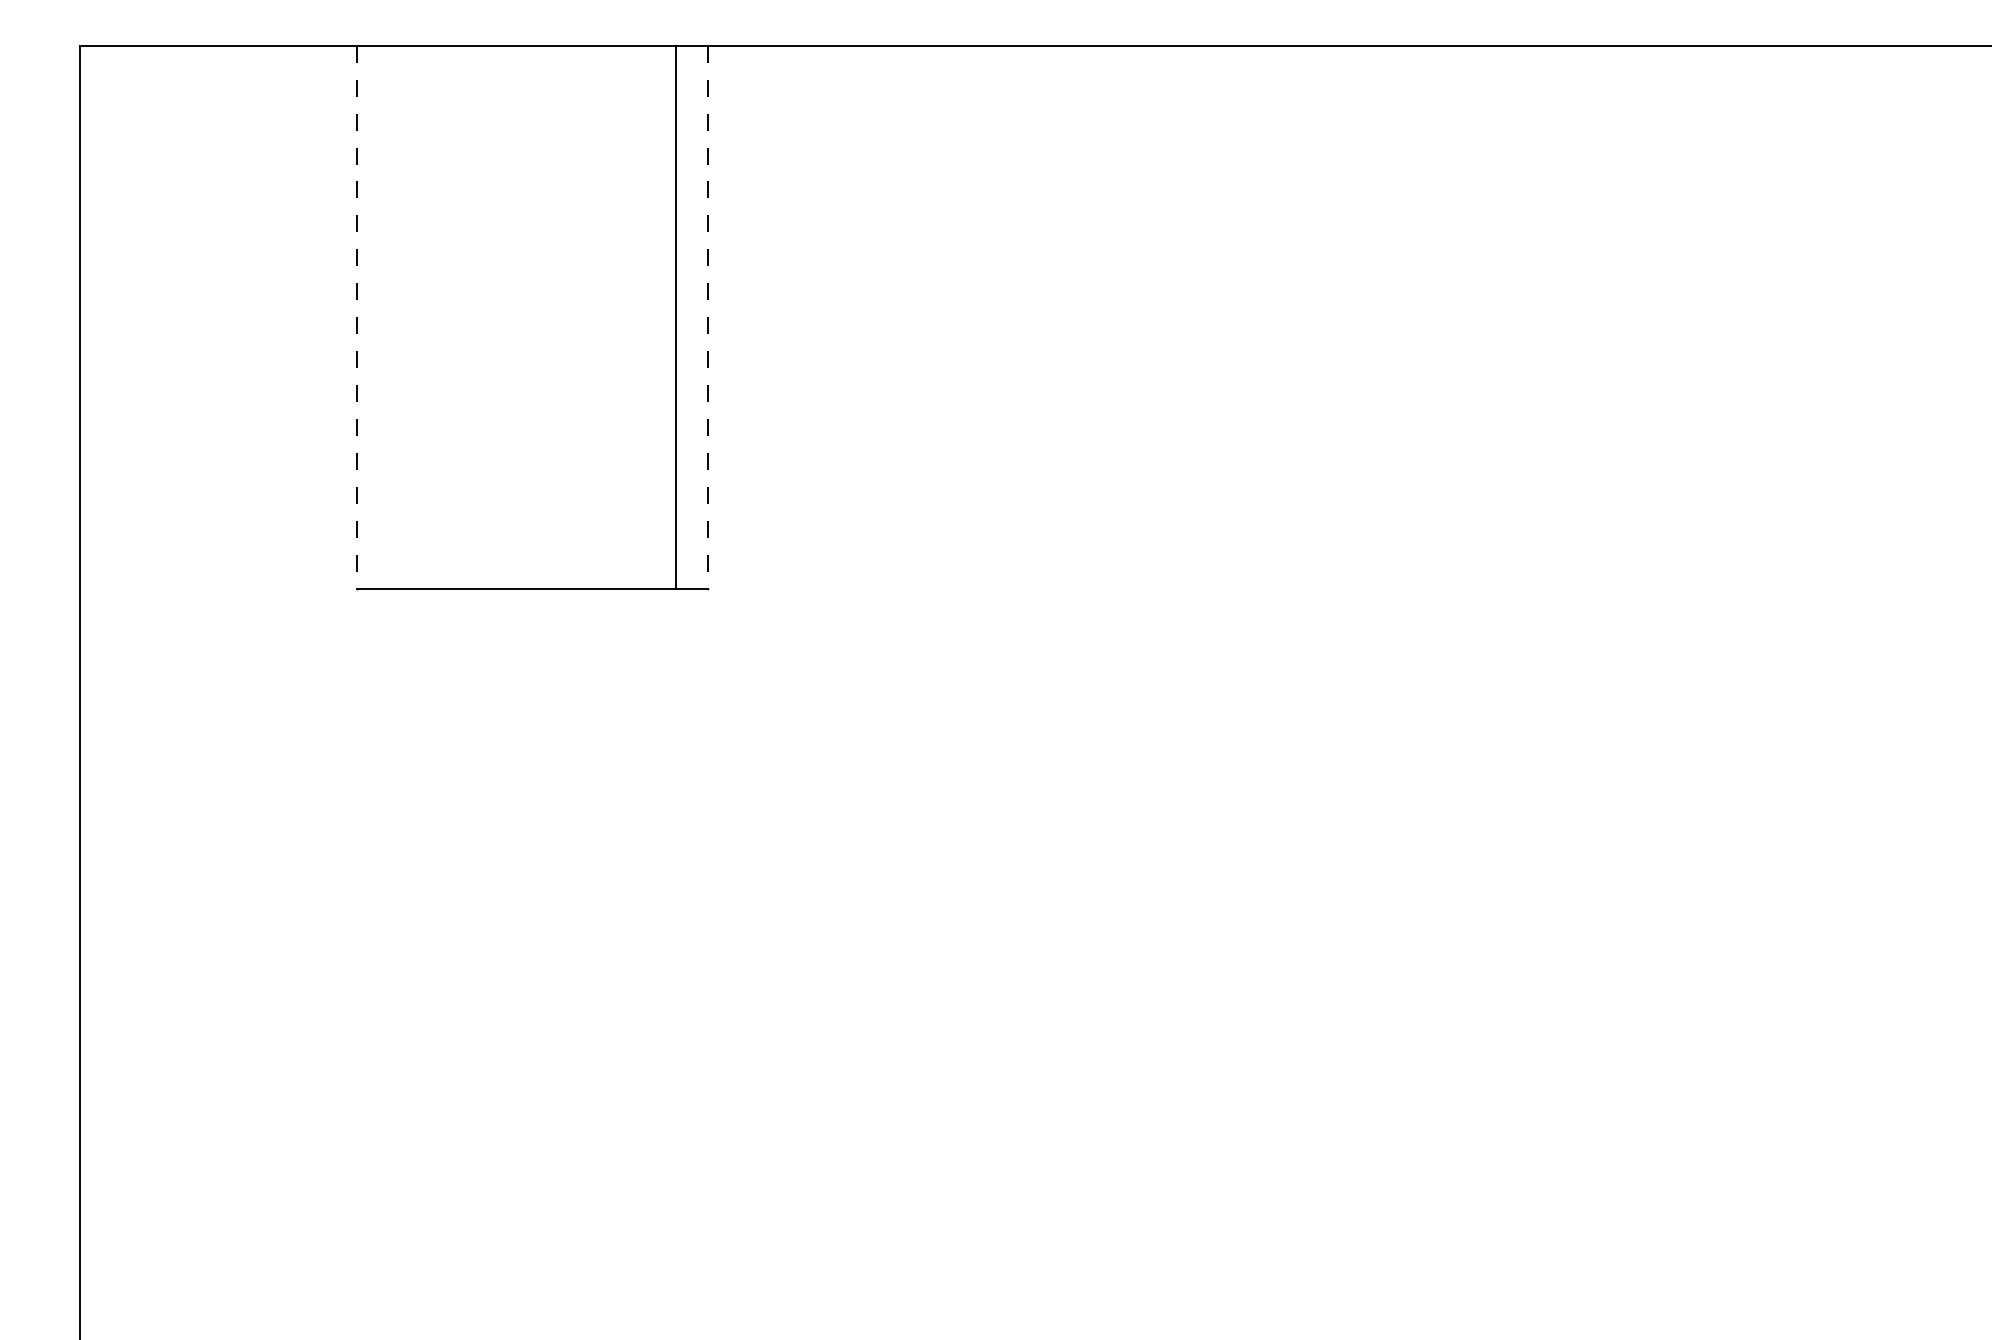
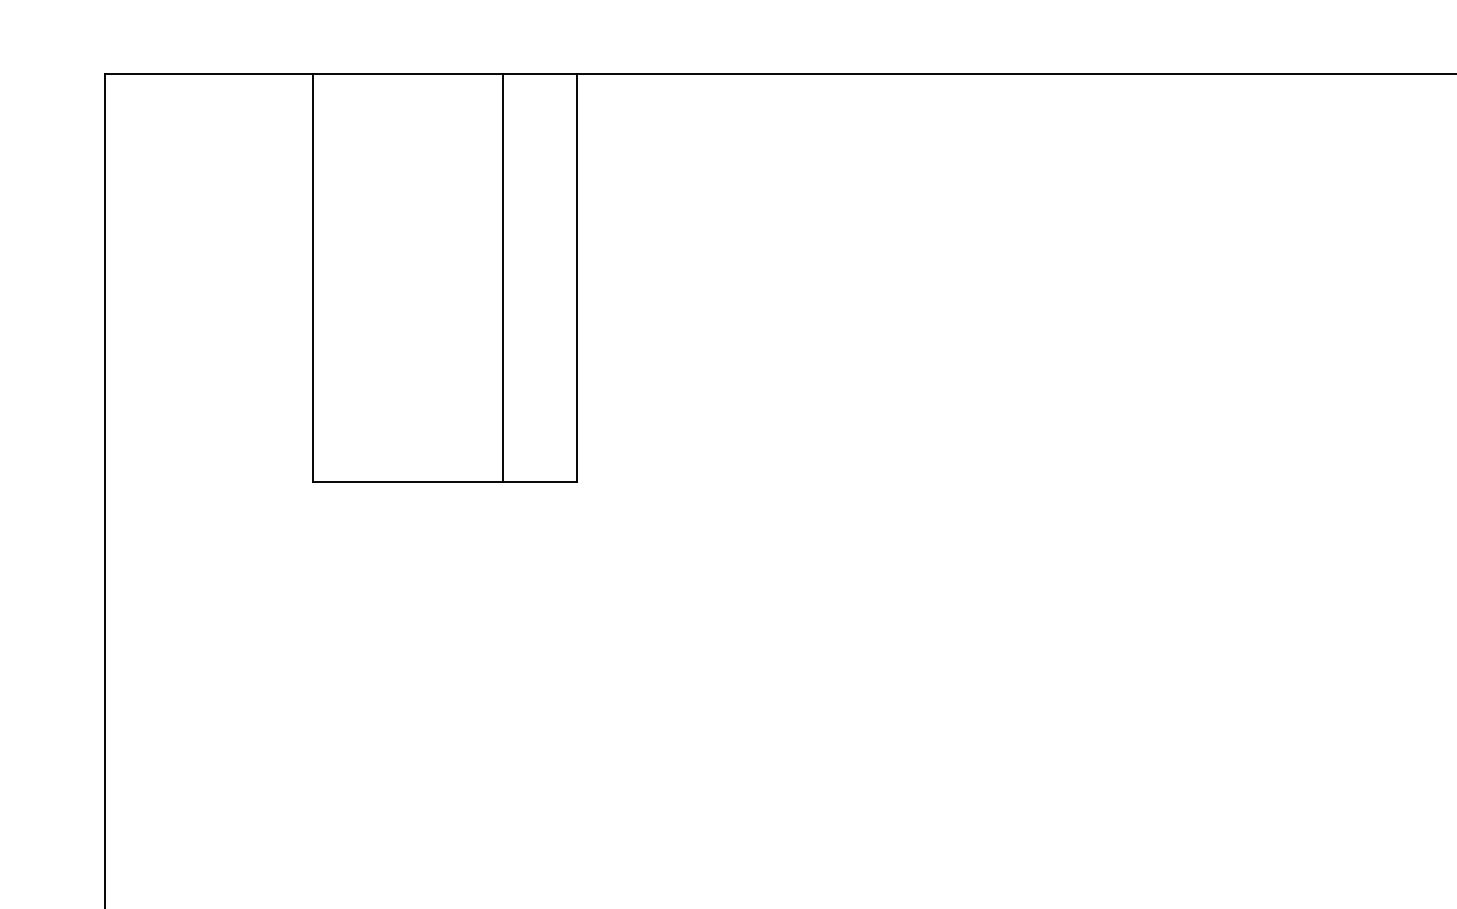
line: (676, 316) -> (502, 277), moved
line: (356, 317) -> (312, 278), dashed -> solid
line: (708, 317) -> (577, 278), dashed -> solid

